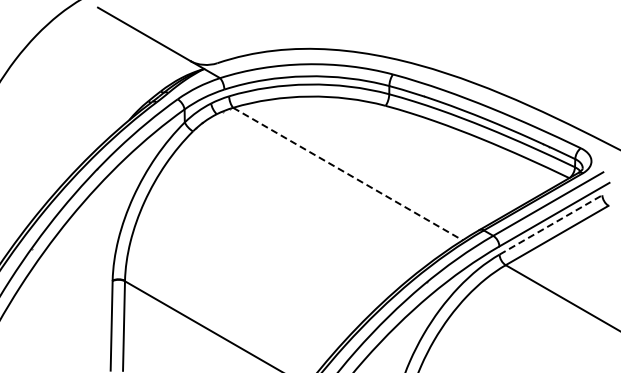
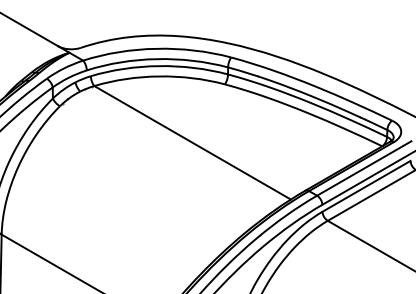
line: (348, 174) -> (193, 143), dashed -> solid
line: (551, 224) -> (366, 185), dashed -> solid

